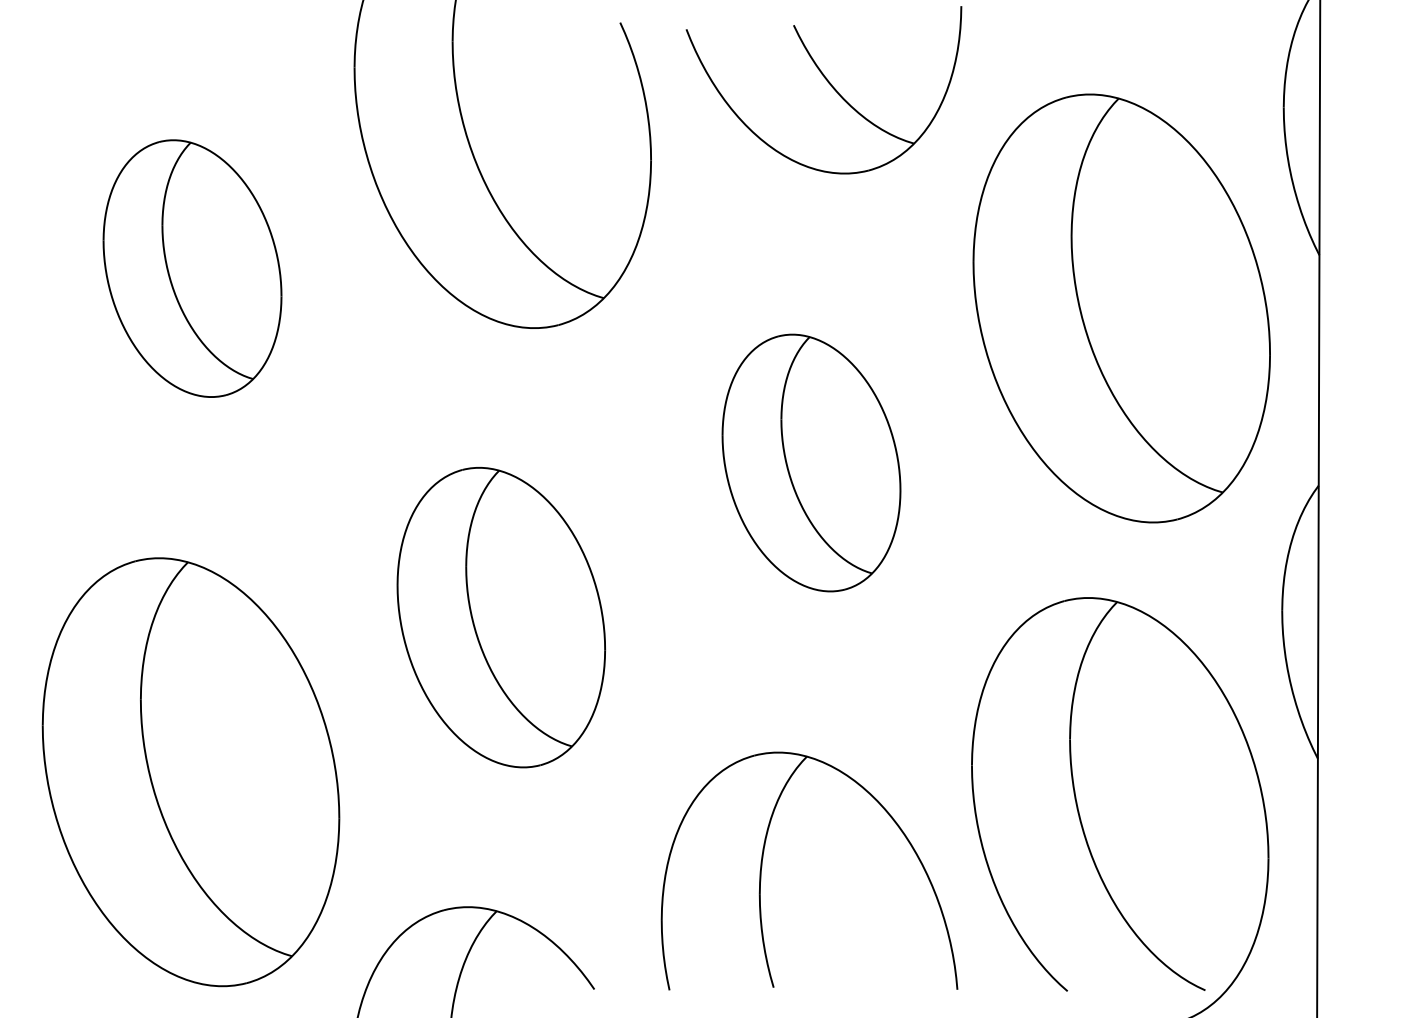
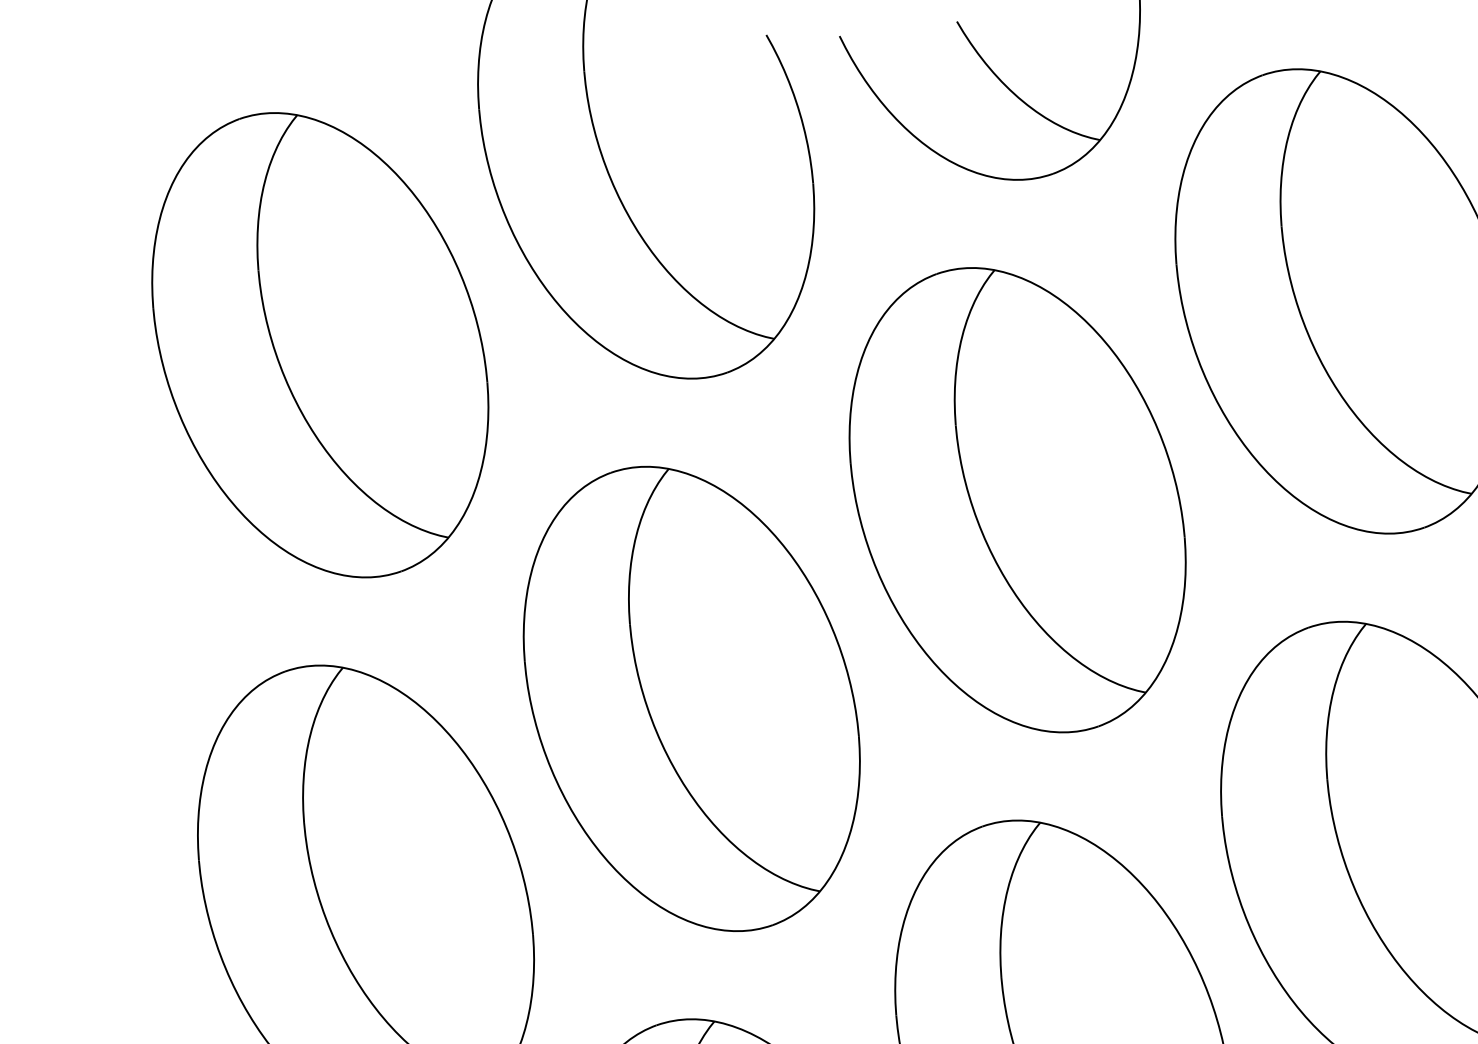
part: (192, 268) -> (320, 344), size x1.67
part: (811, 462) -> (1017, 499), size x1.67
part: (501, 617) -> (692, 698), size x1.43

